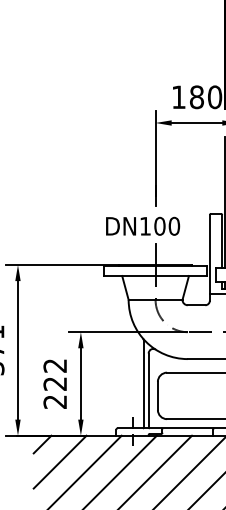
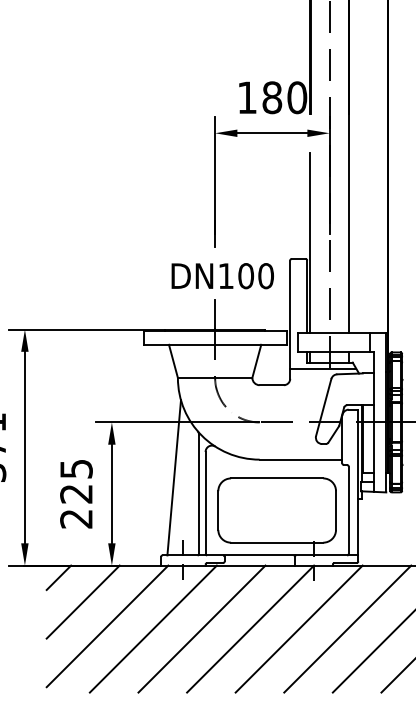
text: (142, 226) -> (222, 276), moved
text: (55, 366) -> (76, 469), 222 -> 225
line: (126, 372) -> (174, 477), added

